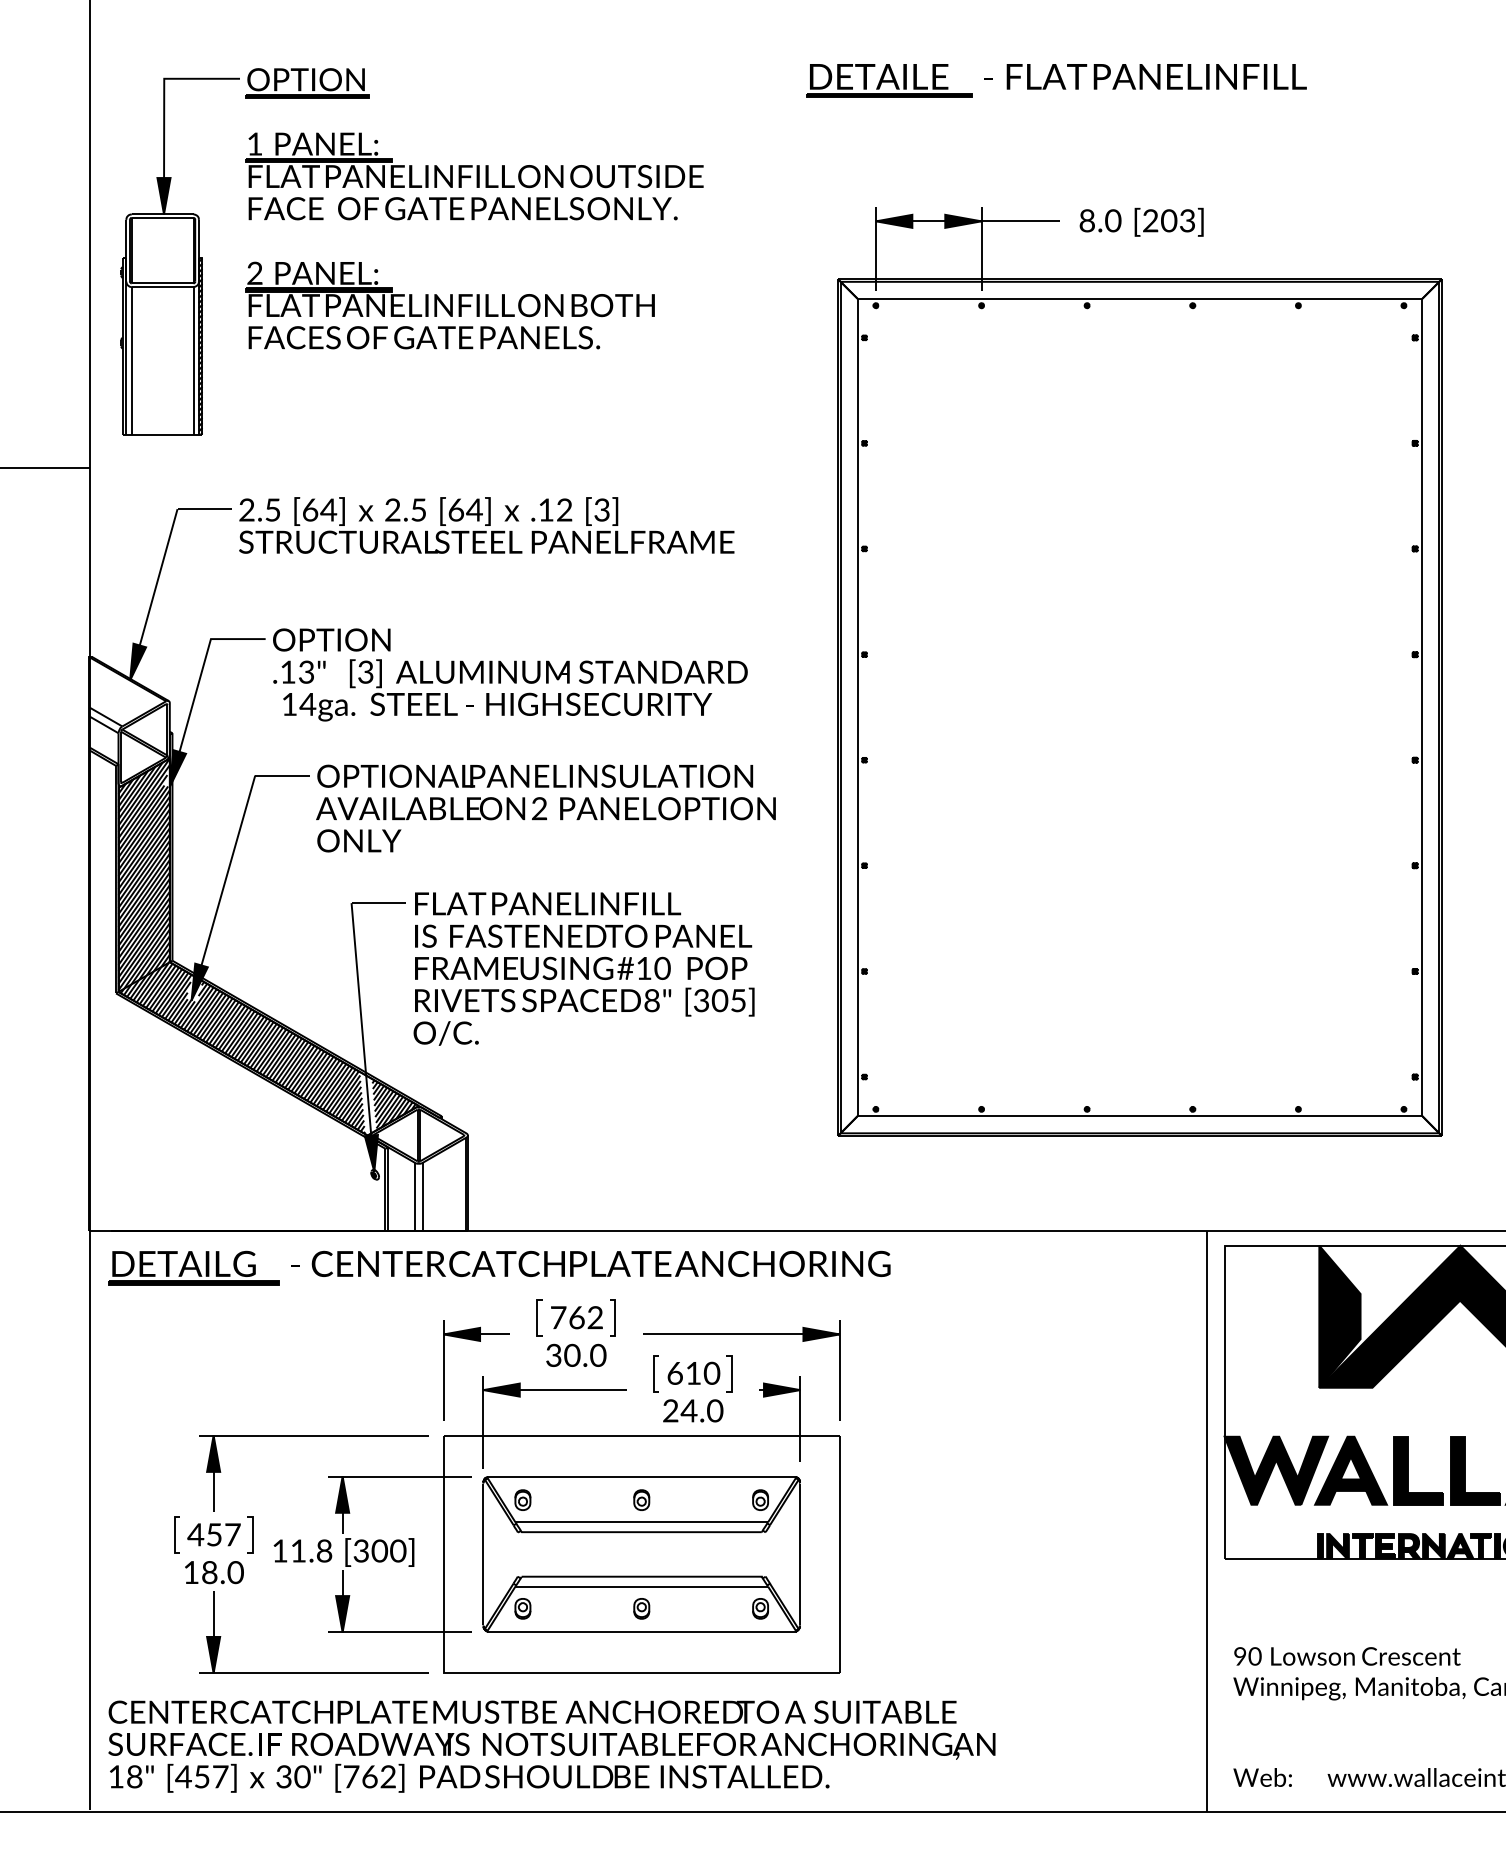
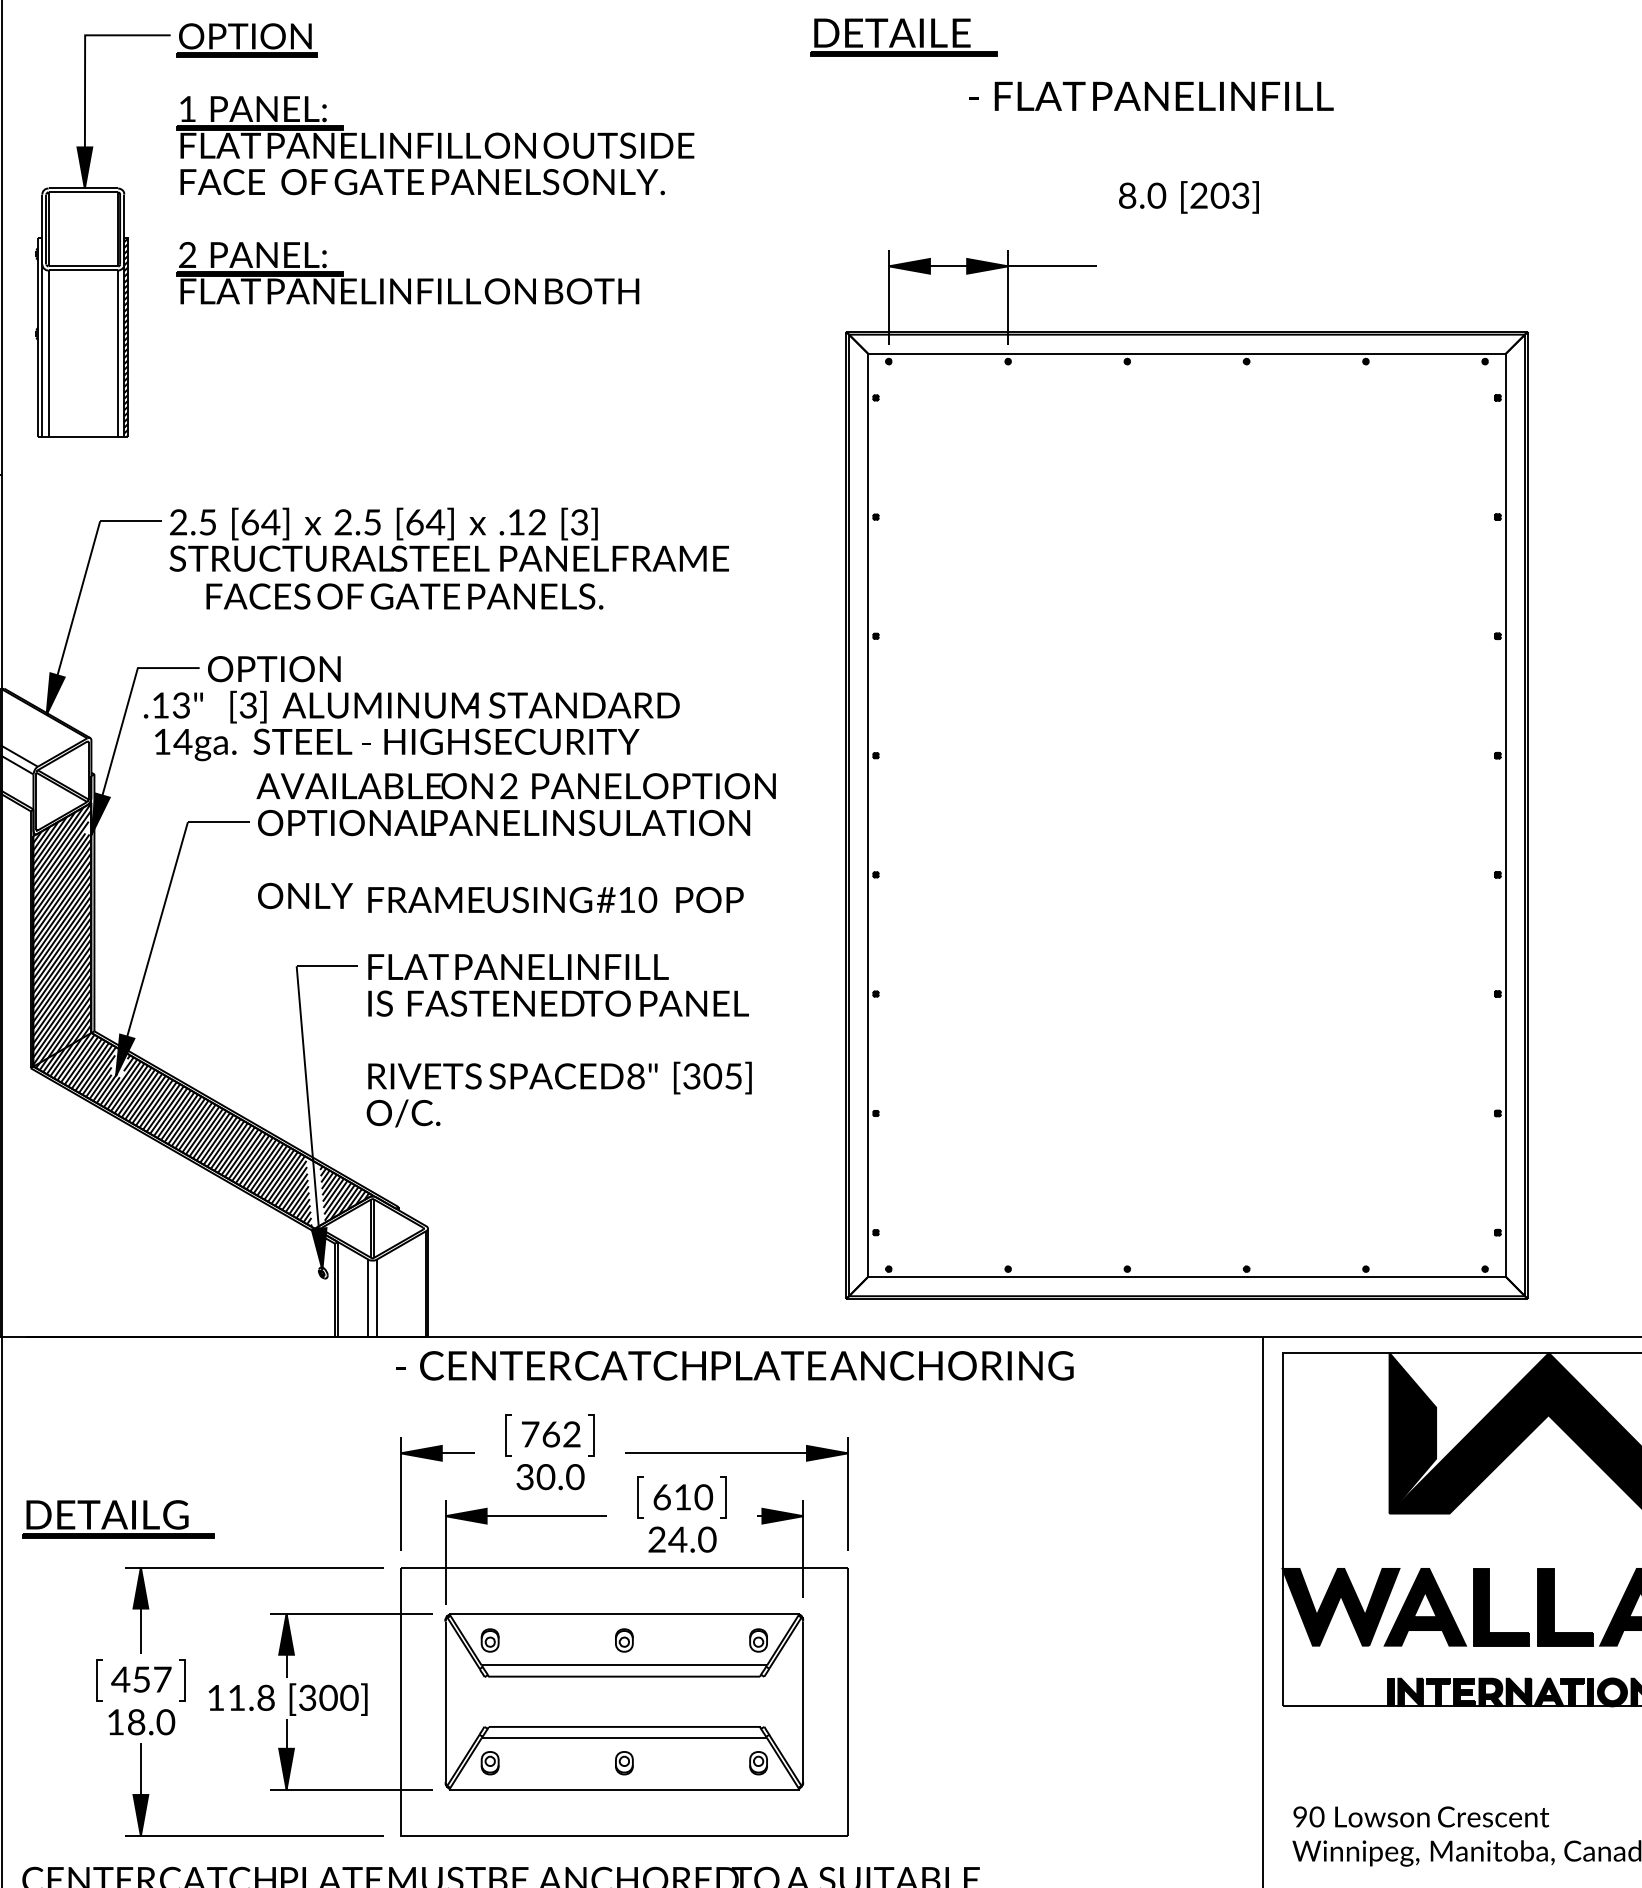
text: (1145, 76) -> (1151, 95), moved
text: (424, 337) -> (405, 596), moved
part: (1139, 671) -> (1186, 774), moved
text: (510, 690) -> (411, 726), moved
text: (545, 808) -> (515, 785), moved
text: (581, 967) -> (556, 898), moved
text: (590, 1263) -> (734, 1365), moved
part: (193, 1267) -> (118, 1518), moved

